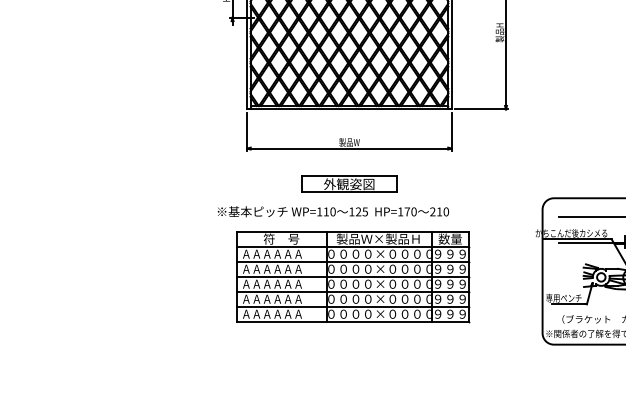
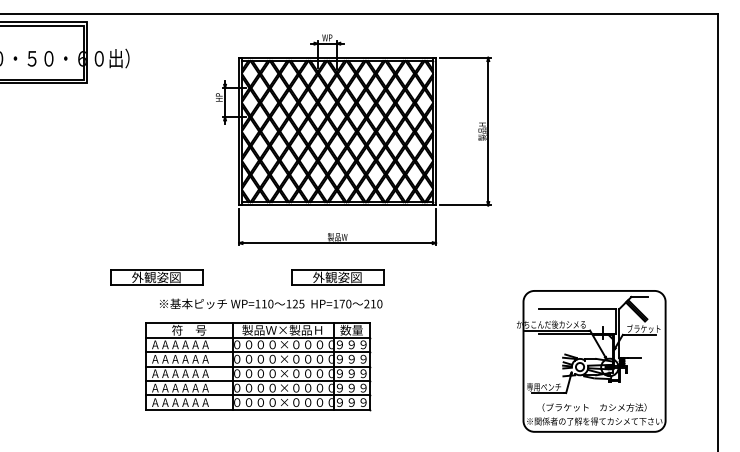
part: (161, 184) -> (156, 277), added
text: (333, 211) -> (271, 303), moved
part: (353, 276) -> (258, 366), moved

